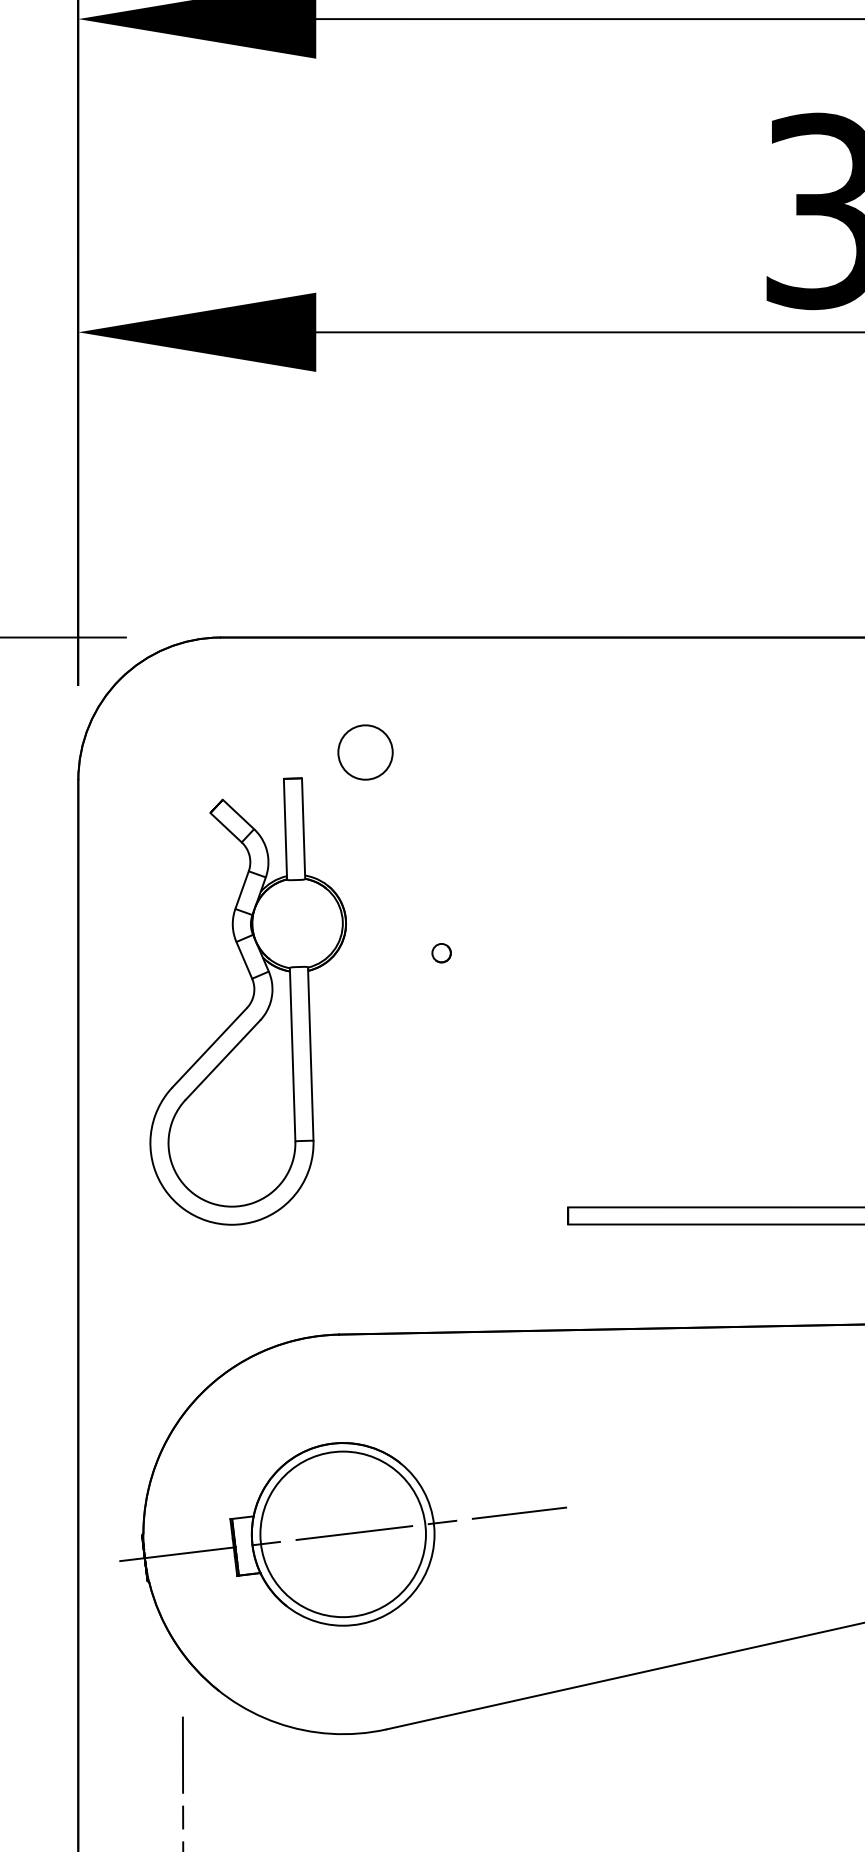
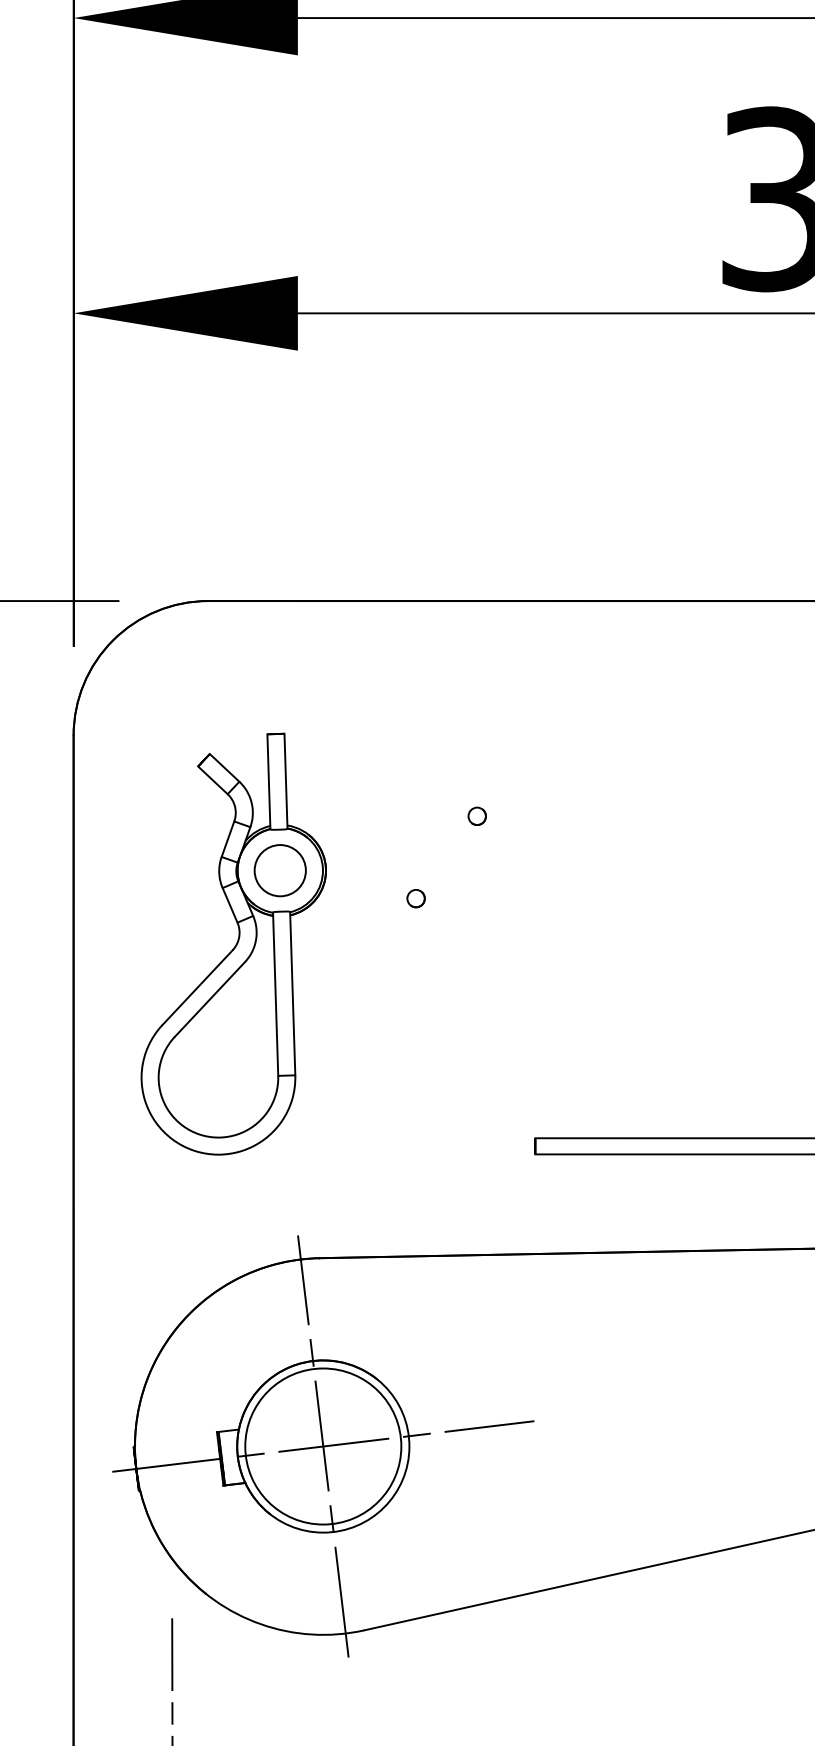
circle: (365, 752) -> (280, 870), moved
part: (506, 865) -> (477, 815), added
line: (343, 1534) -> (323, 1446), added

